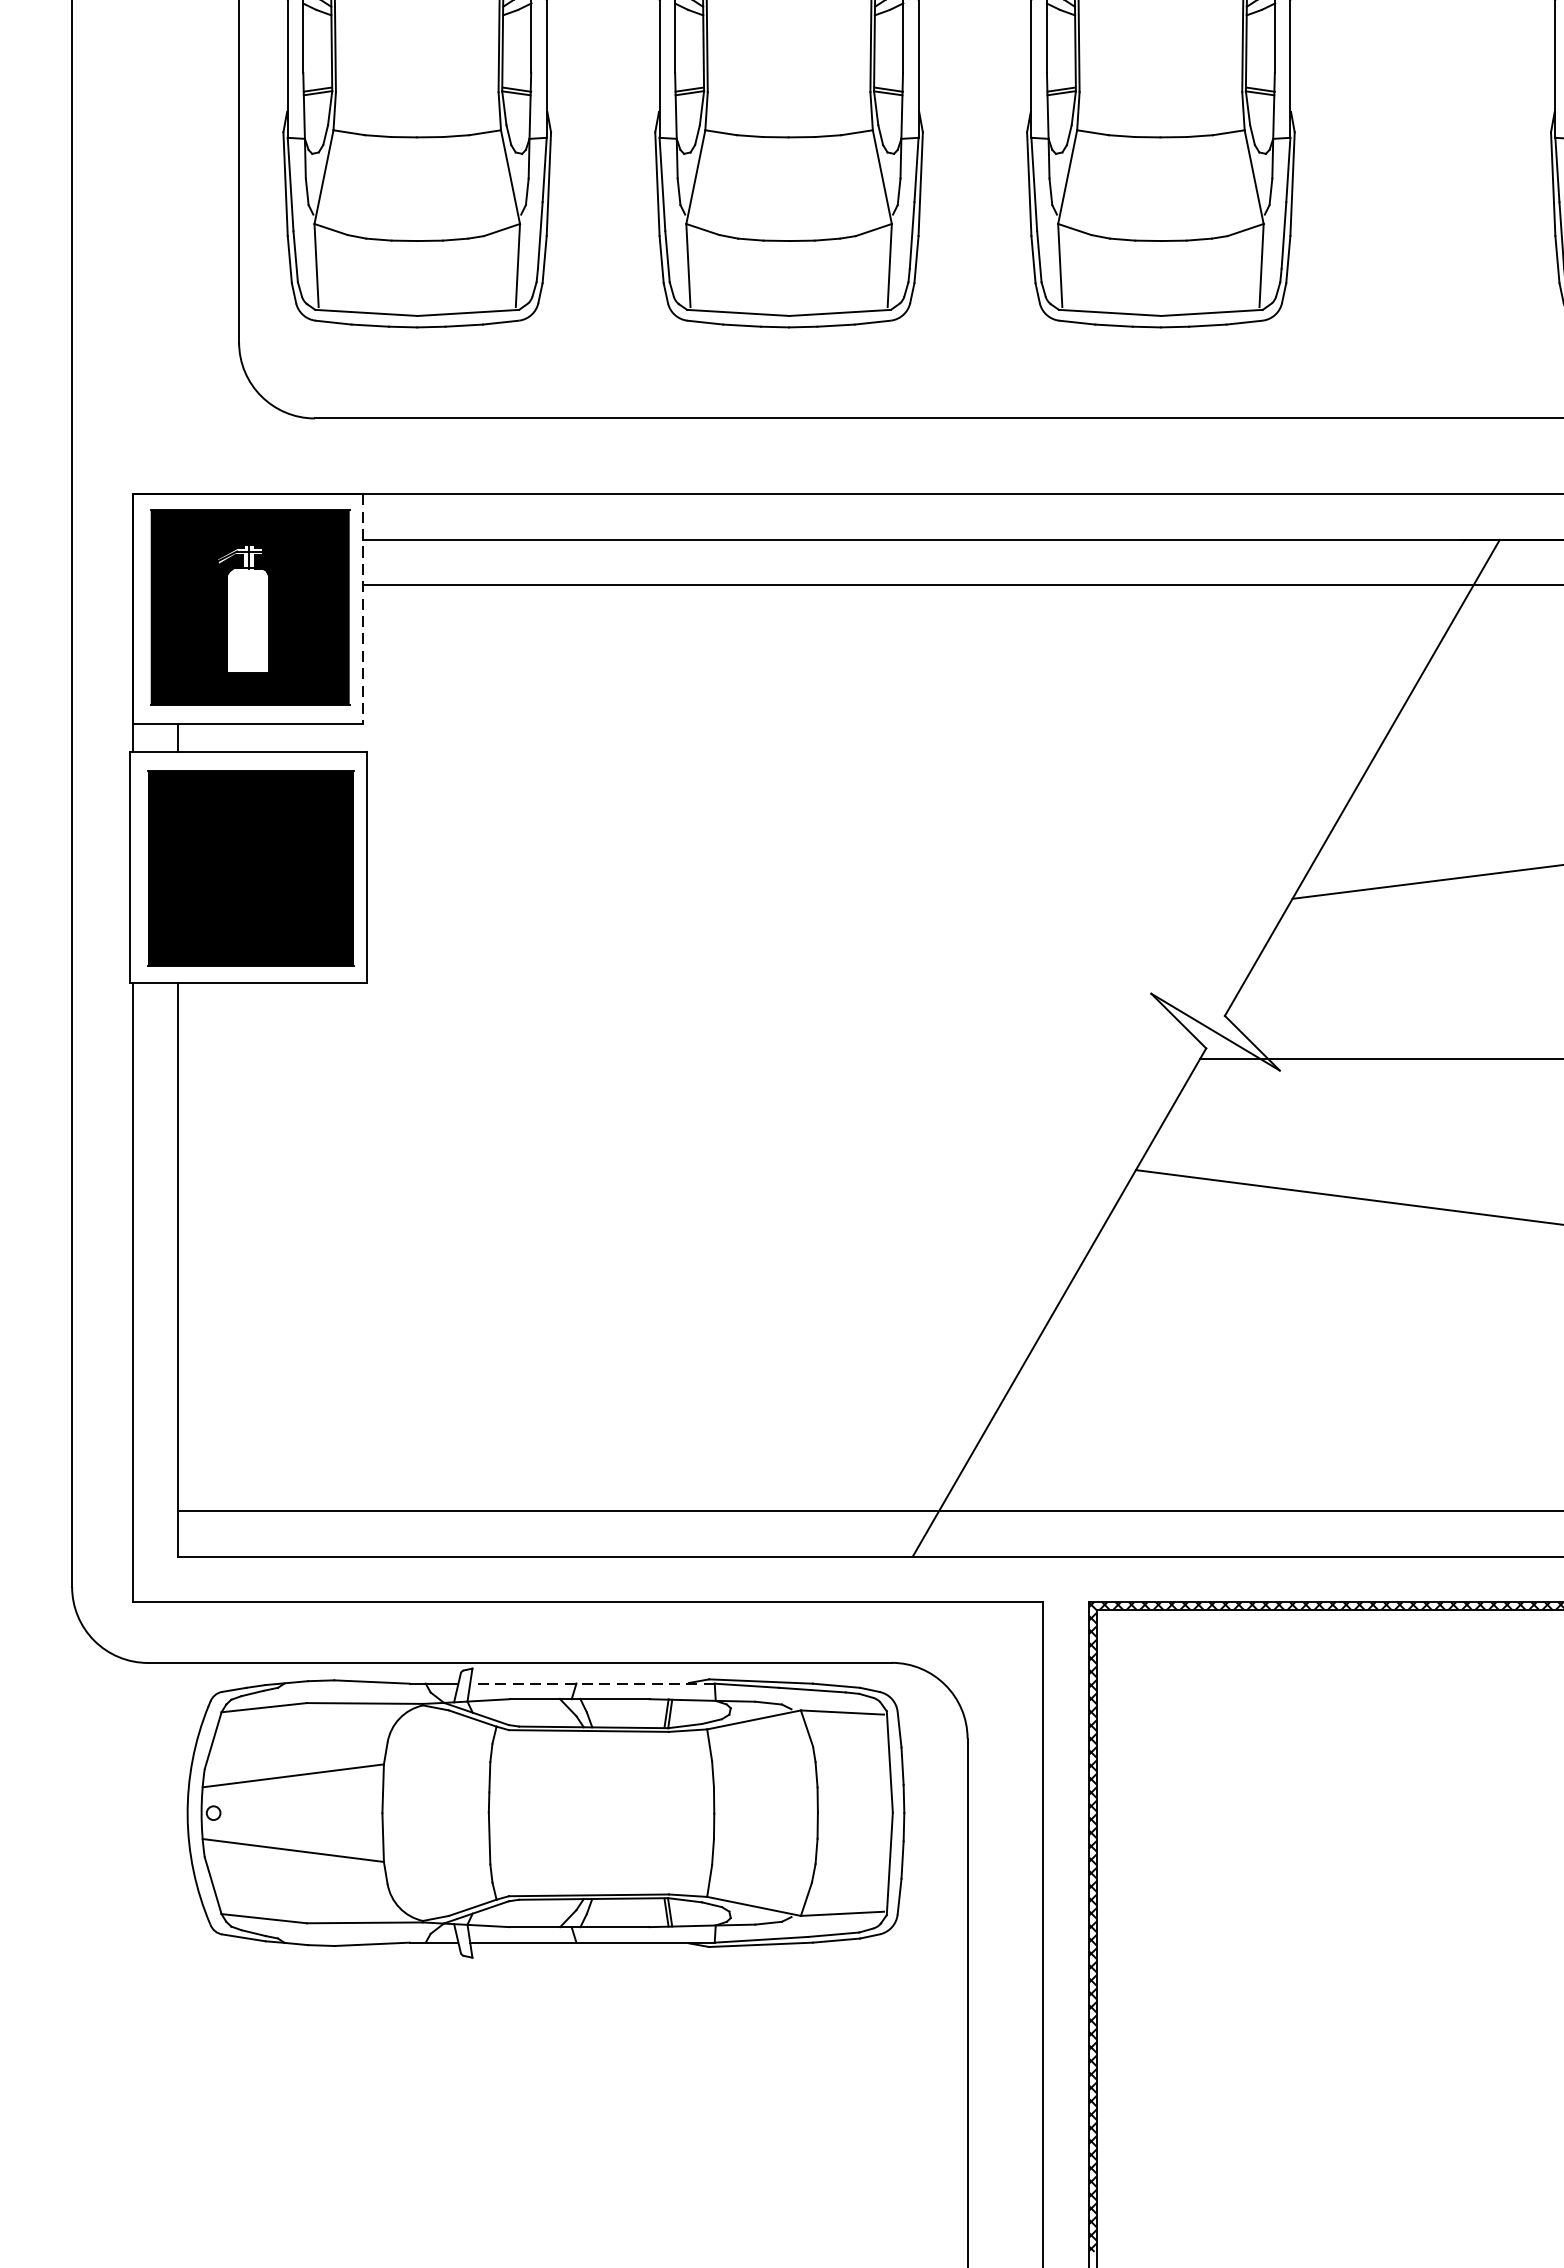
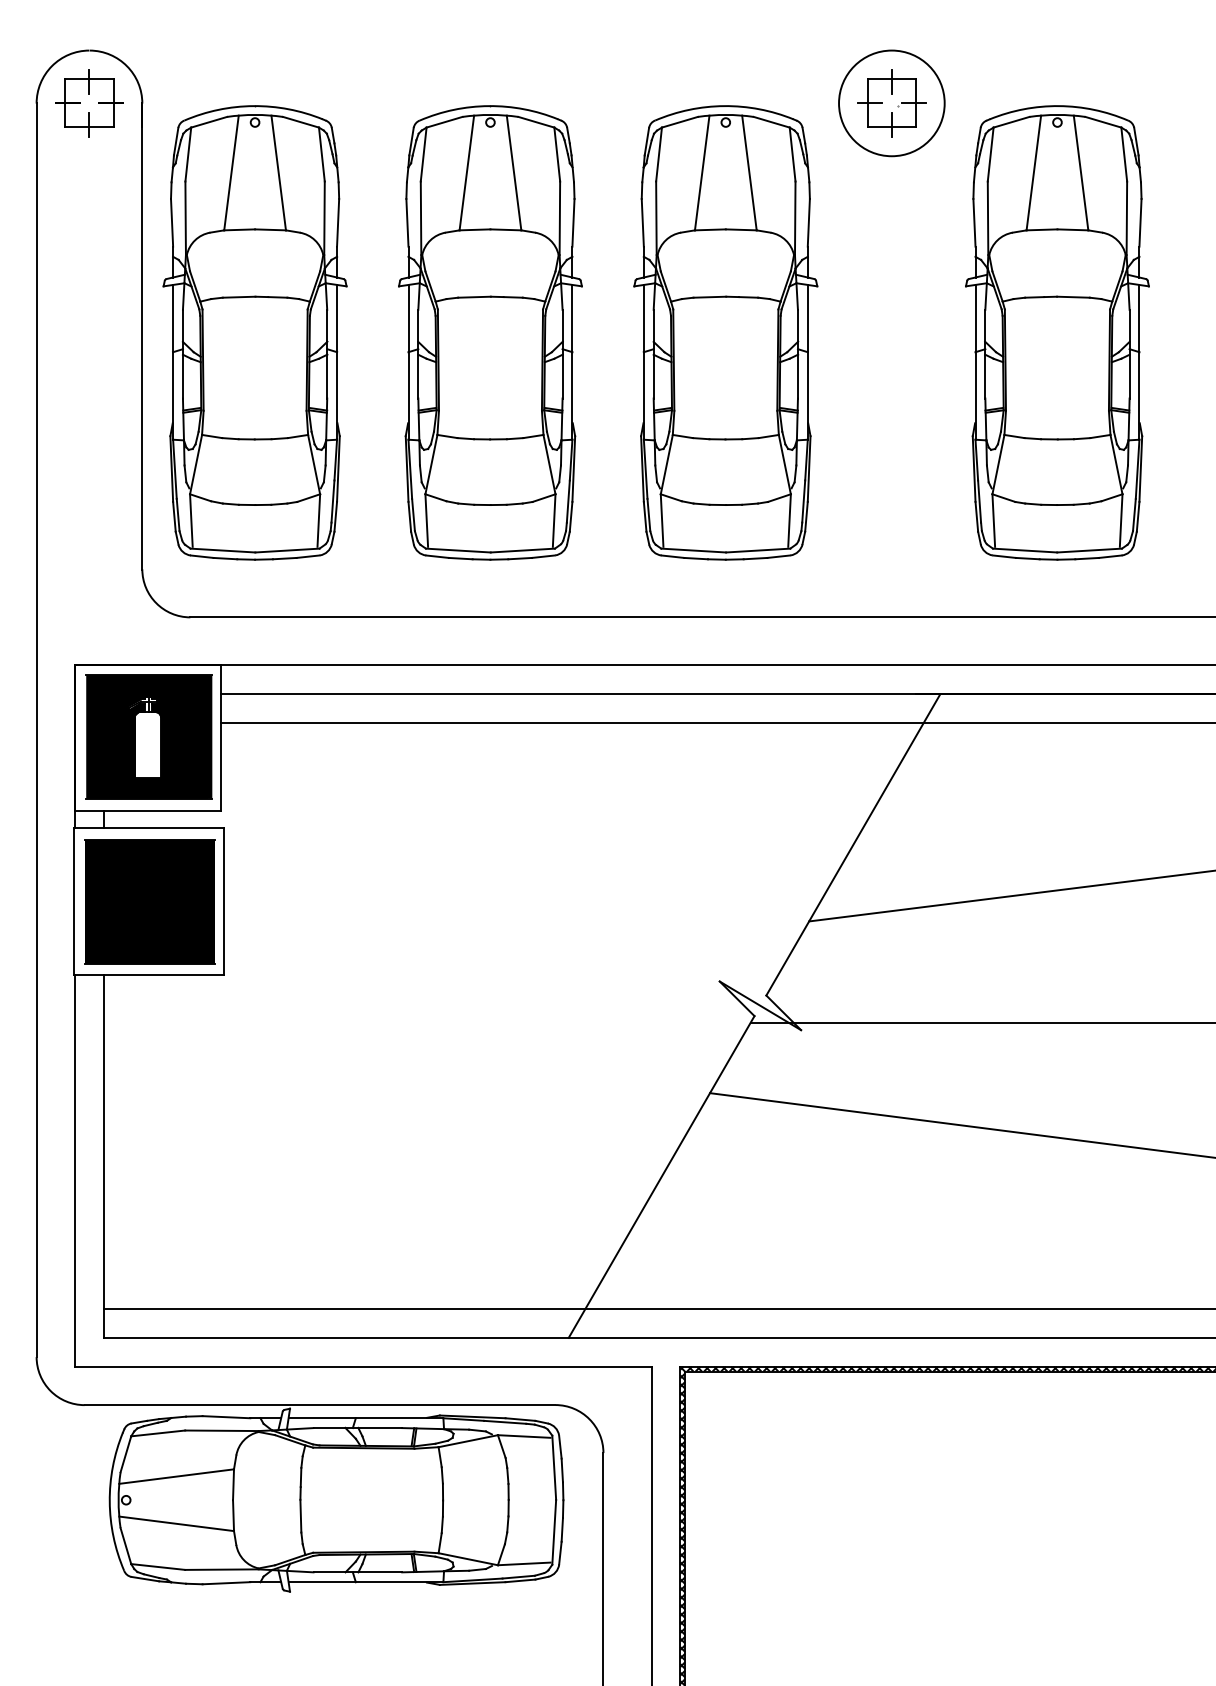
line: (362, 609) -> (220, 738), dashed -> solid
line: (591, 1684) -> (365, 1418), dashed -> solid

